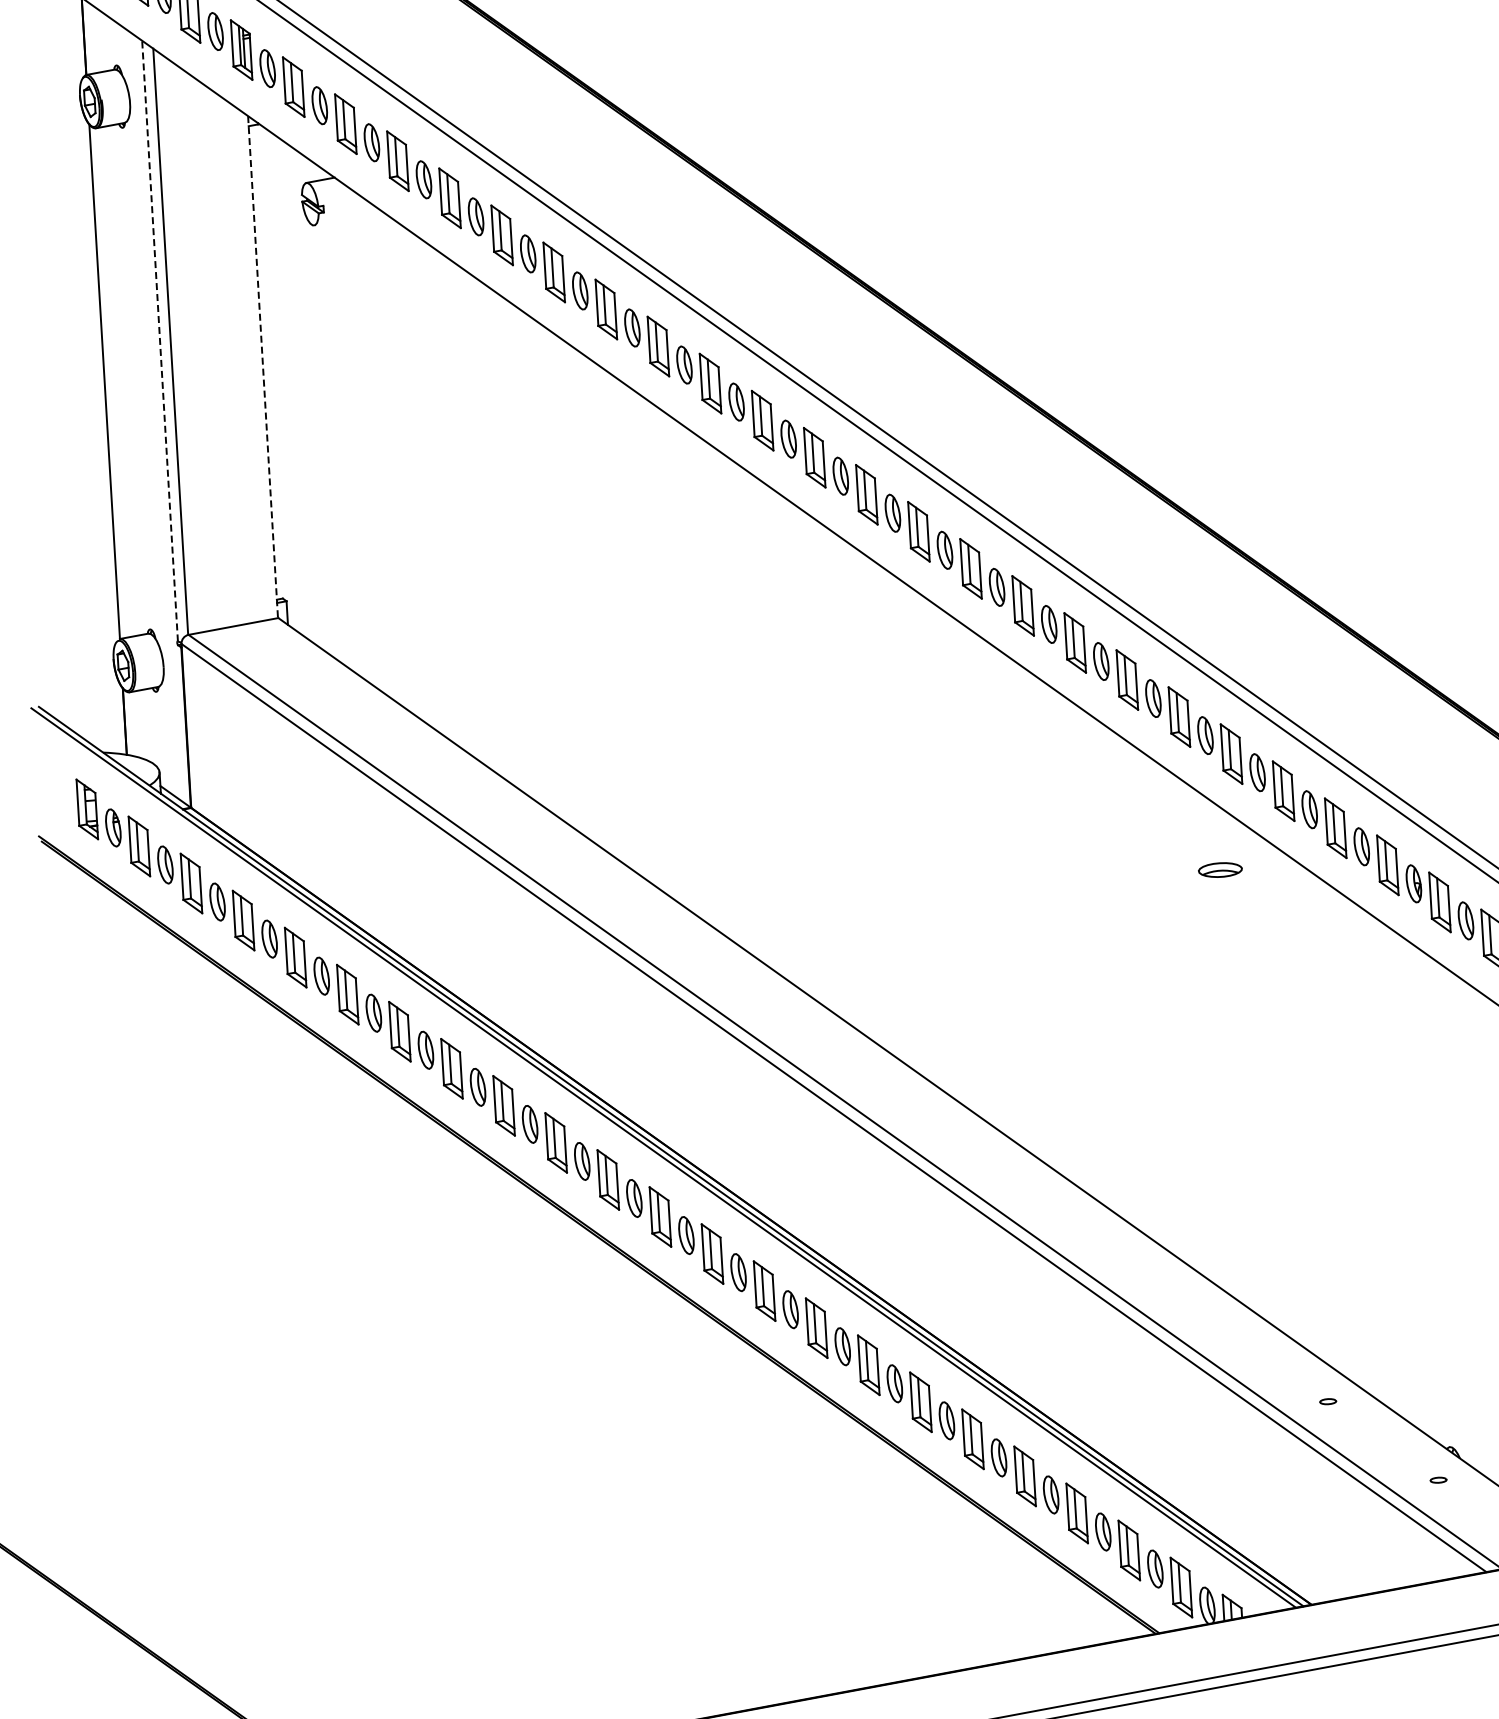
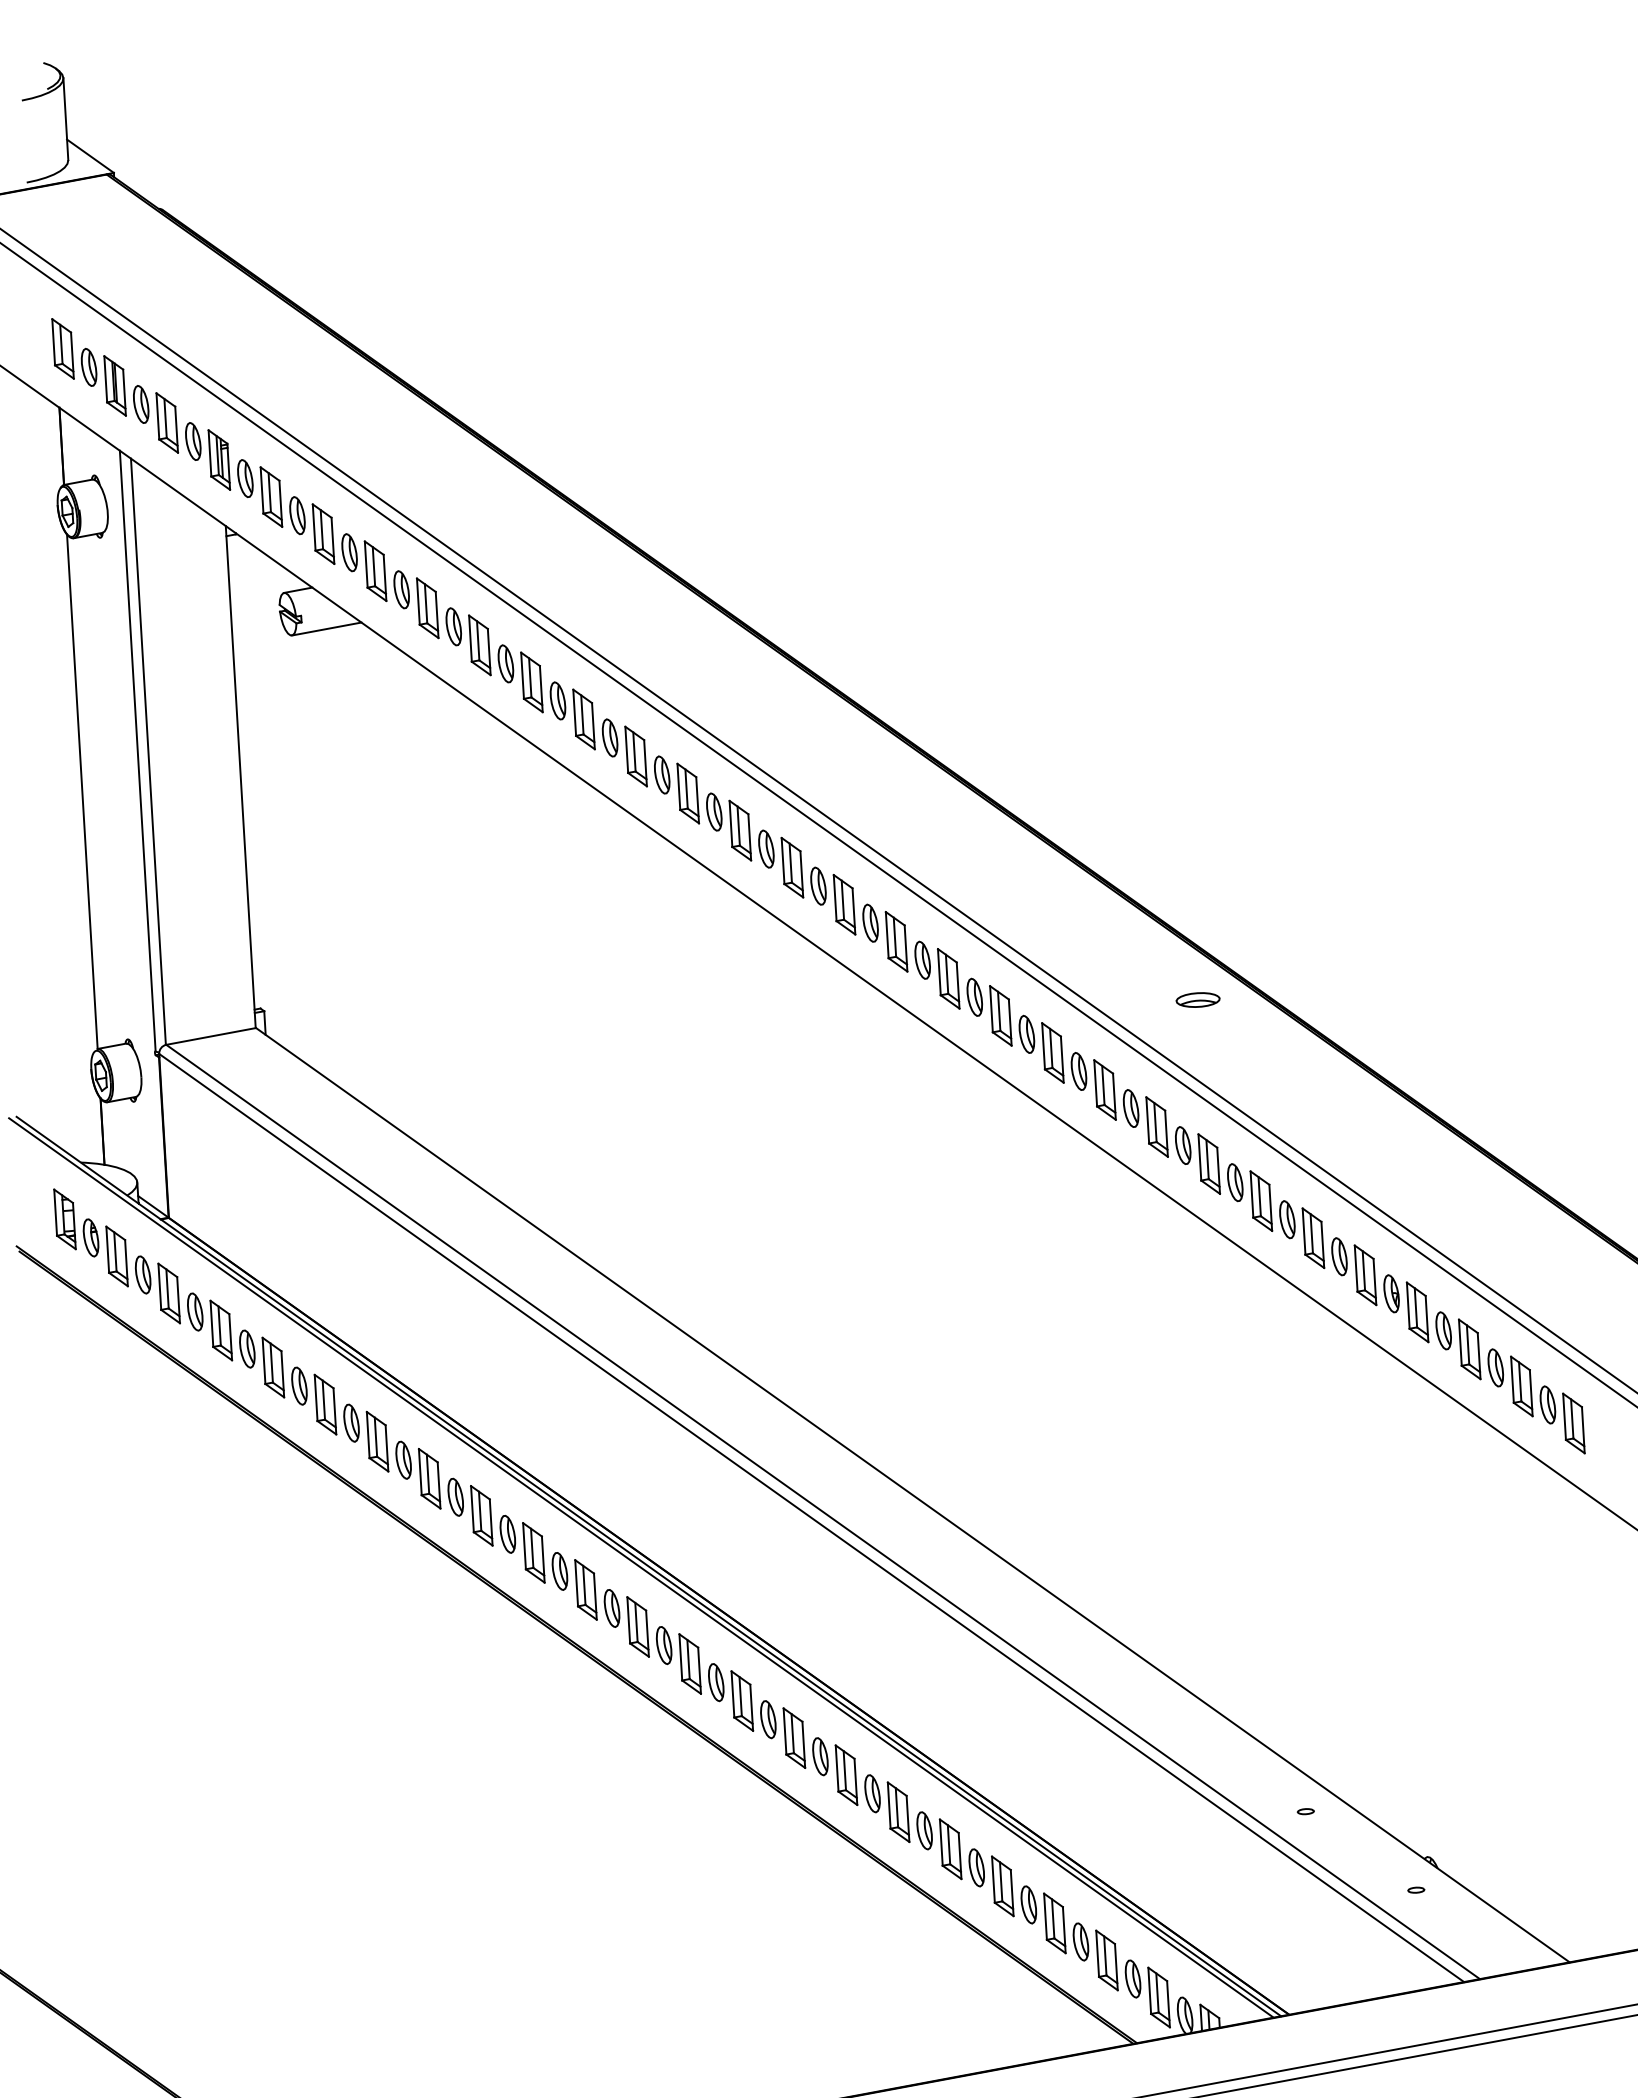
line: (348, 218) -> (326, 628), added
line: (159, 341) -> (137, 751), dashed -> solid
line: (262, 367) -> (240, 777), dashed -> solid
part: (1219, 869) -> (1197, 999), moved

